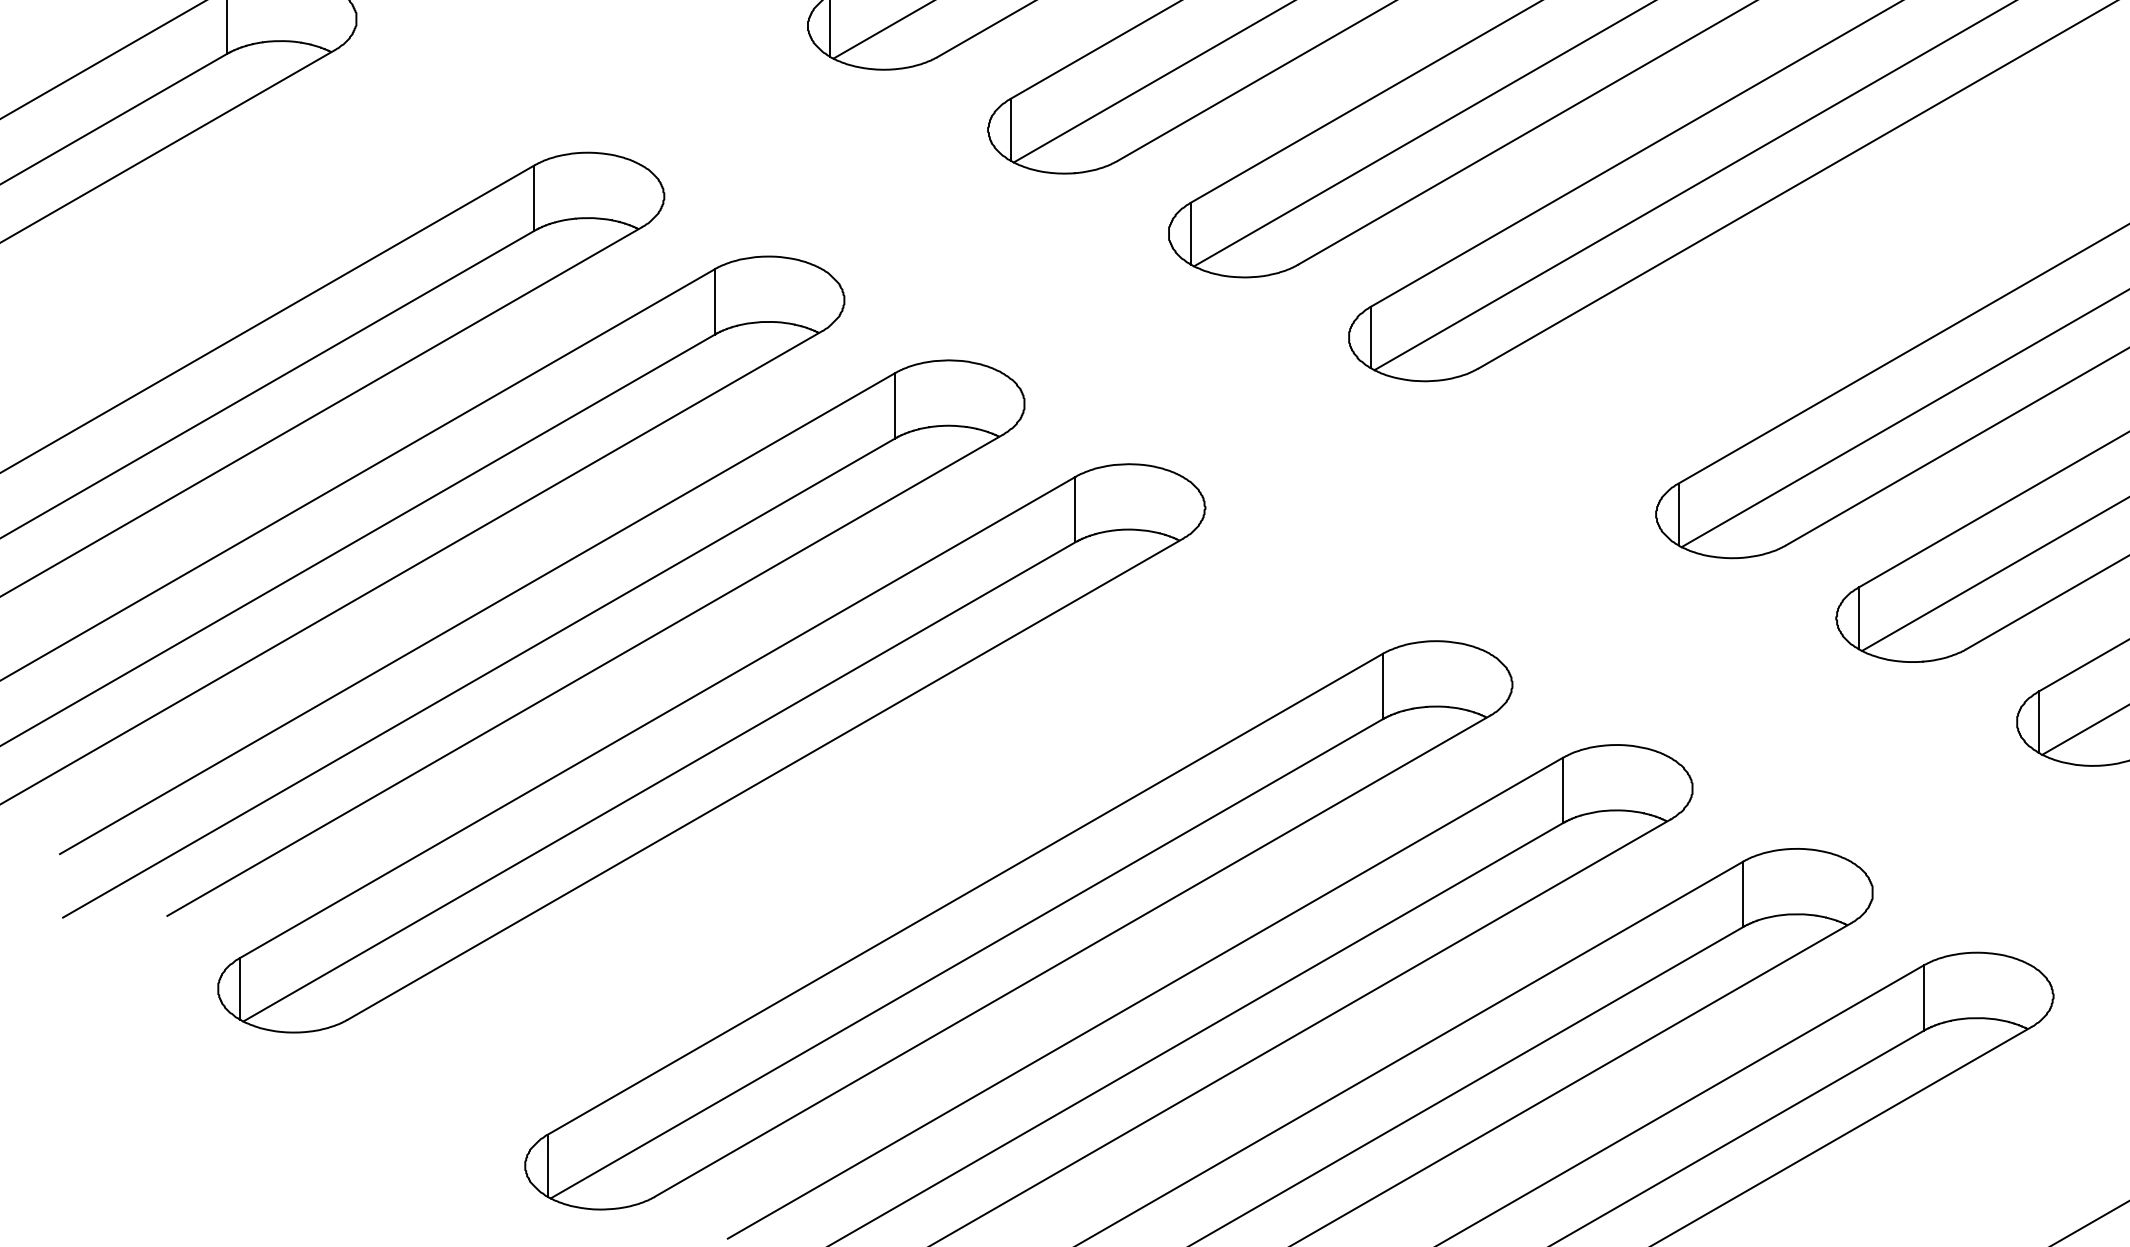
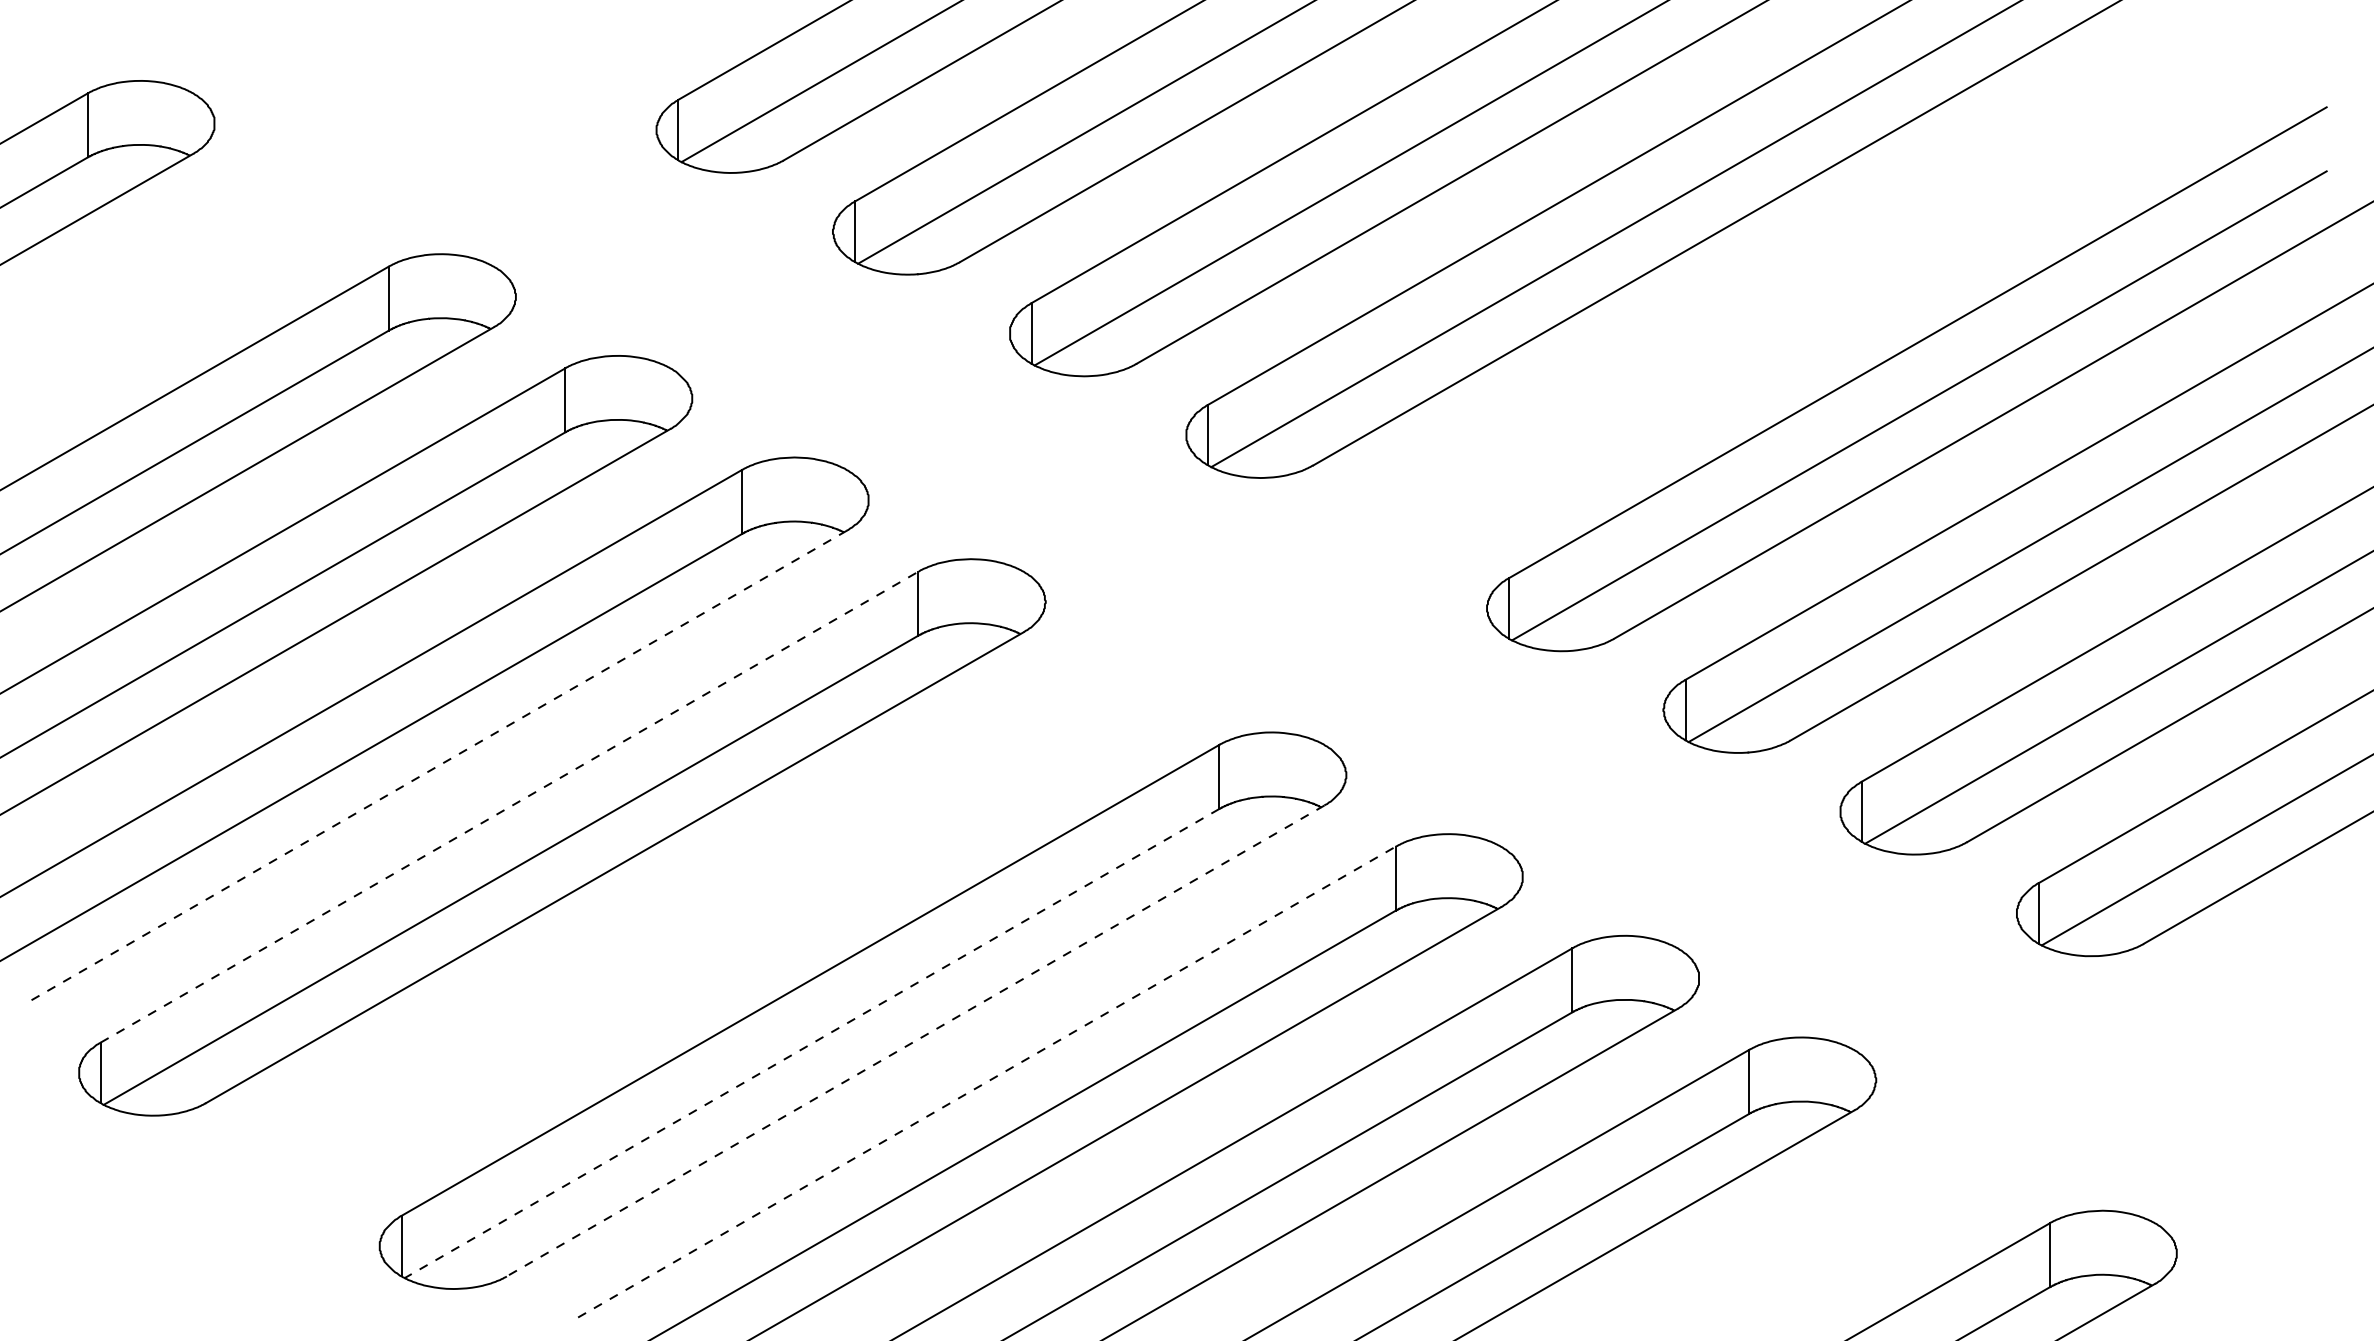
line: (585, 675) -> (438, 766), solid -> dashed
line: (657, 717) -> (509, 807), solid -> dashed
line: (1072, 955) -> (915, 1040), solid -> dashed
line: (966, 958) -> (811, 1043), solid -> dashed
line: (1144, 998) -> (986, 1082), solid -> dashed

